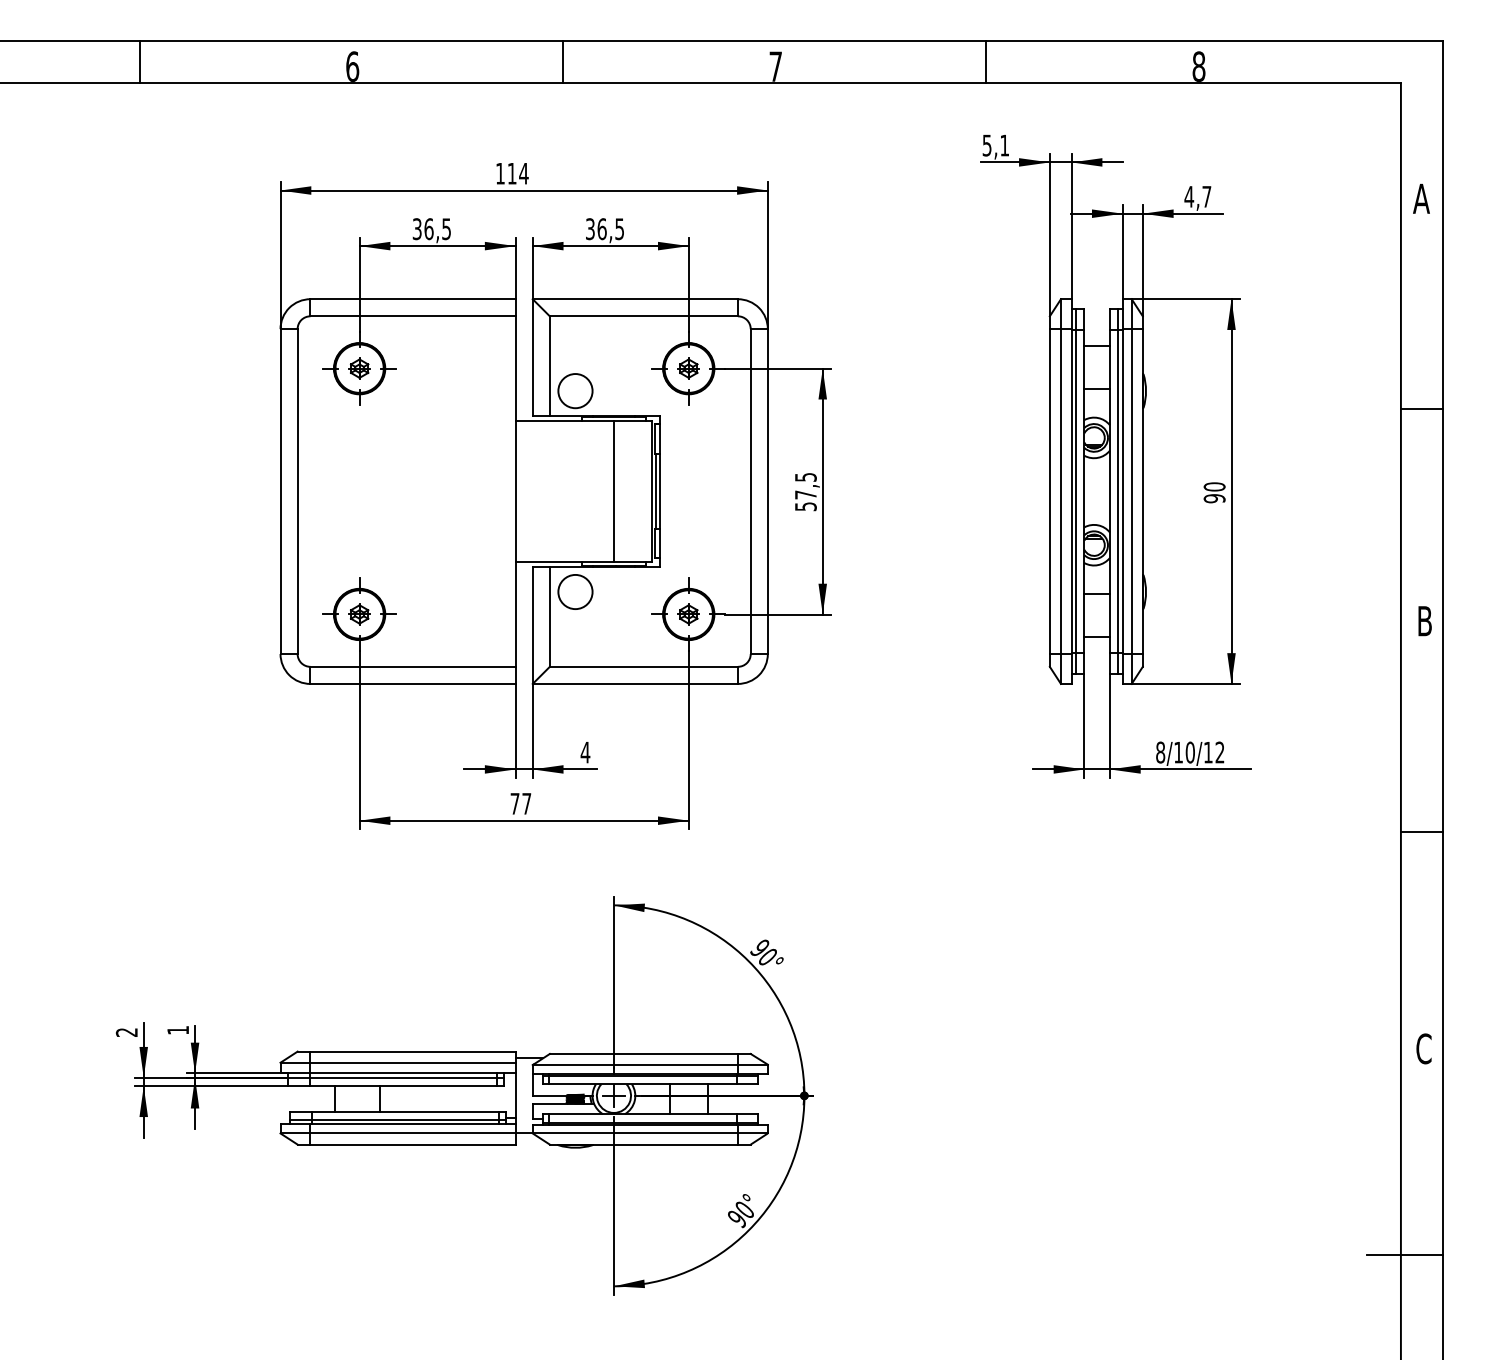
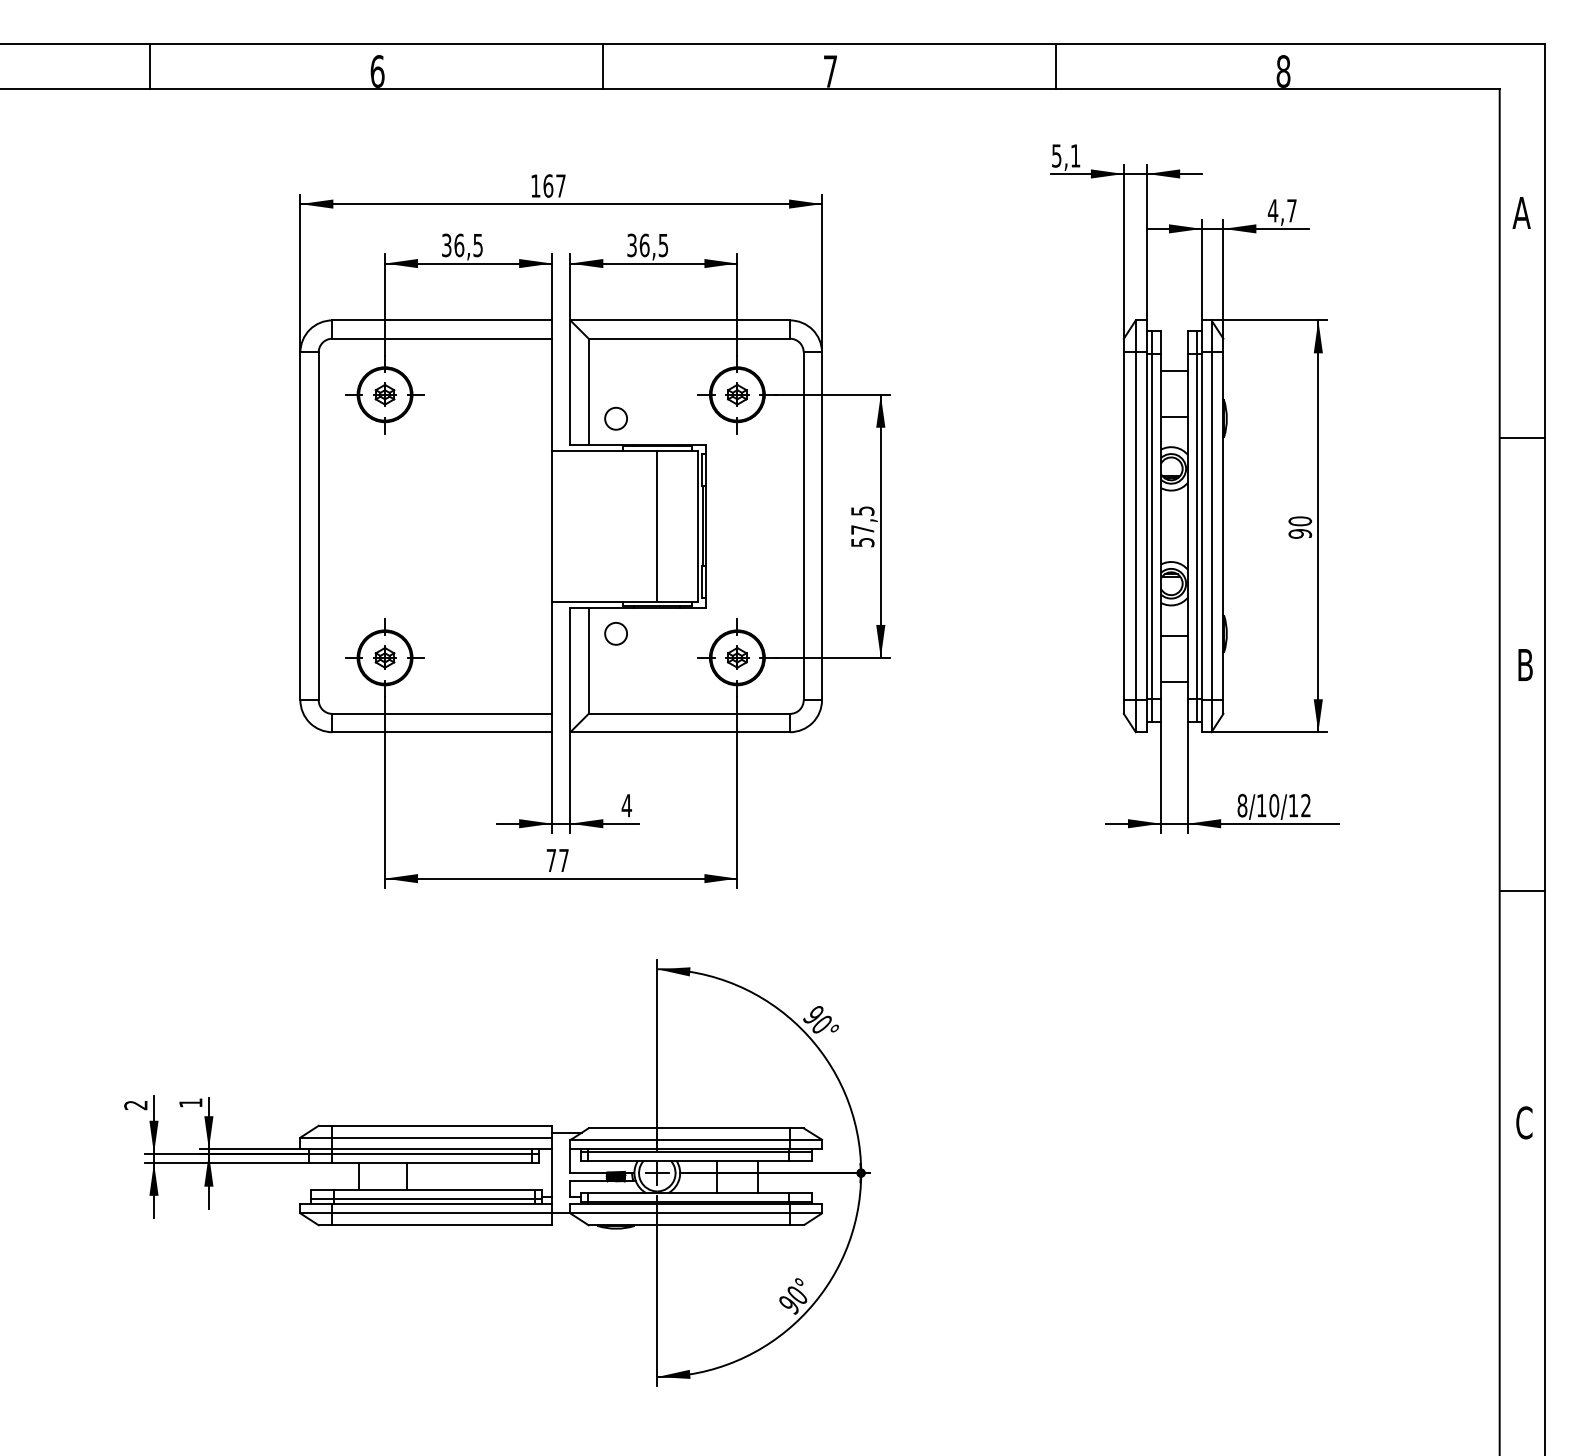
text: (517, 173) -> (554, 185), 114 -> 167
circle: (575, 391) -> (616, 419), size x0.6
circle: (575, 591) -> (616, 633), size x0.6
line: (1405, 1255) -> (1504, 1344), removed

